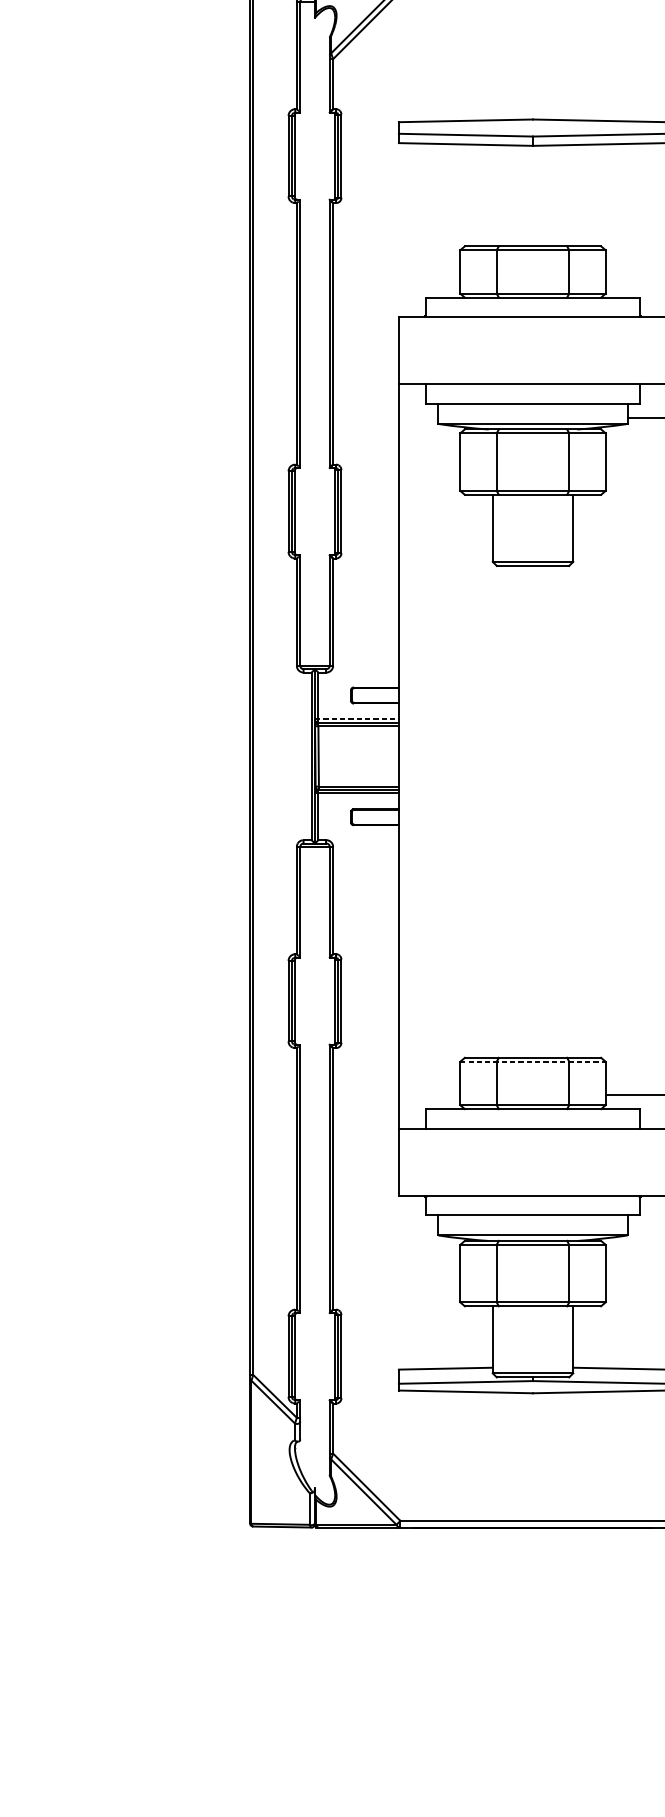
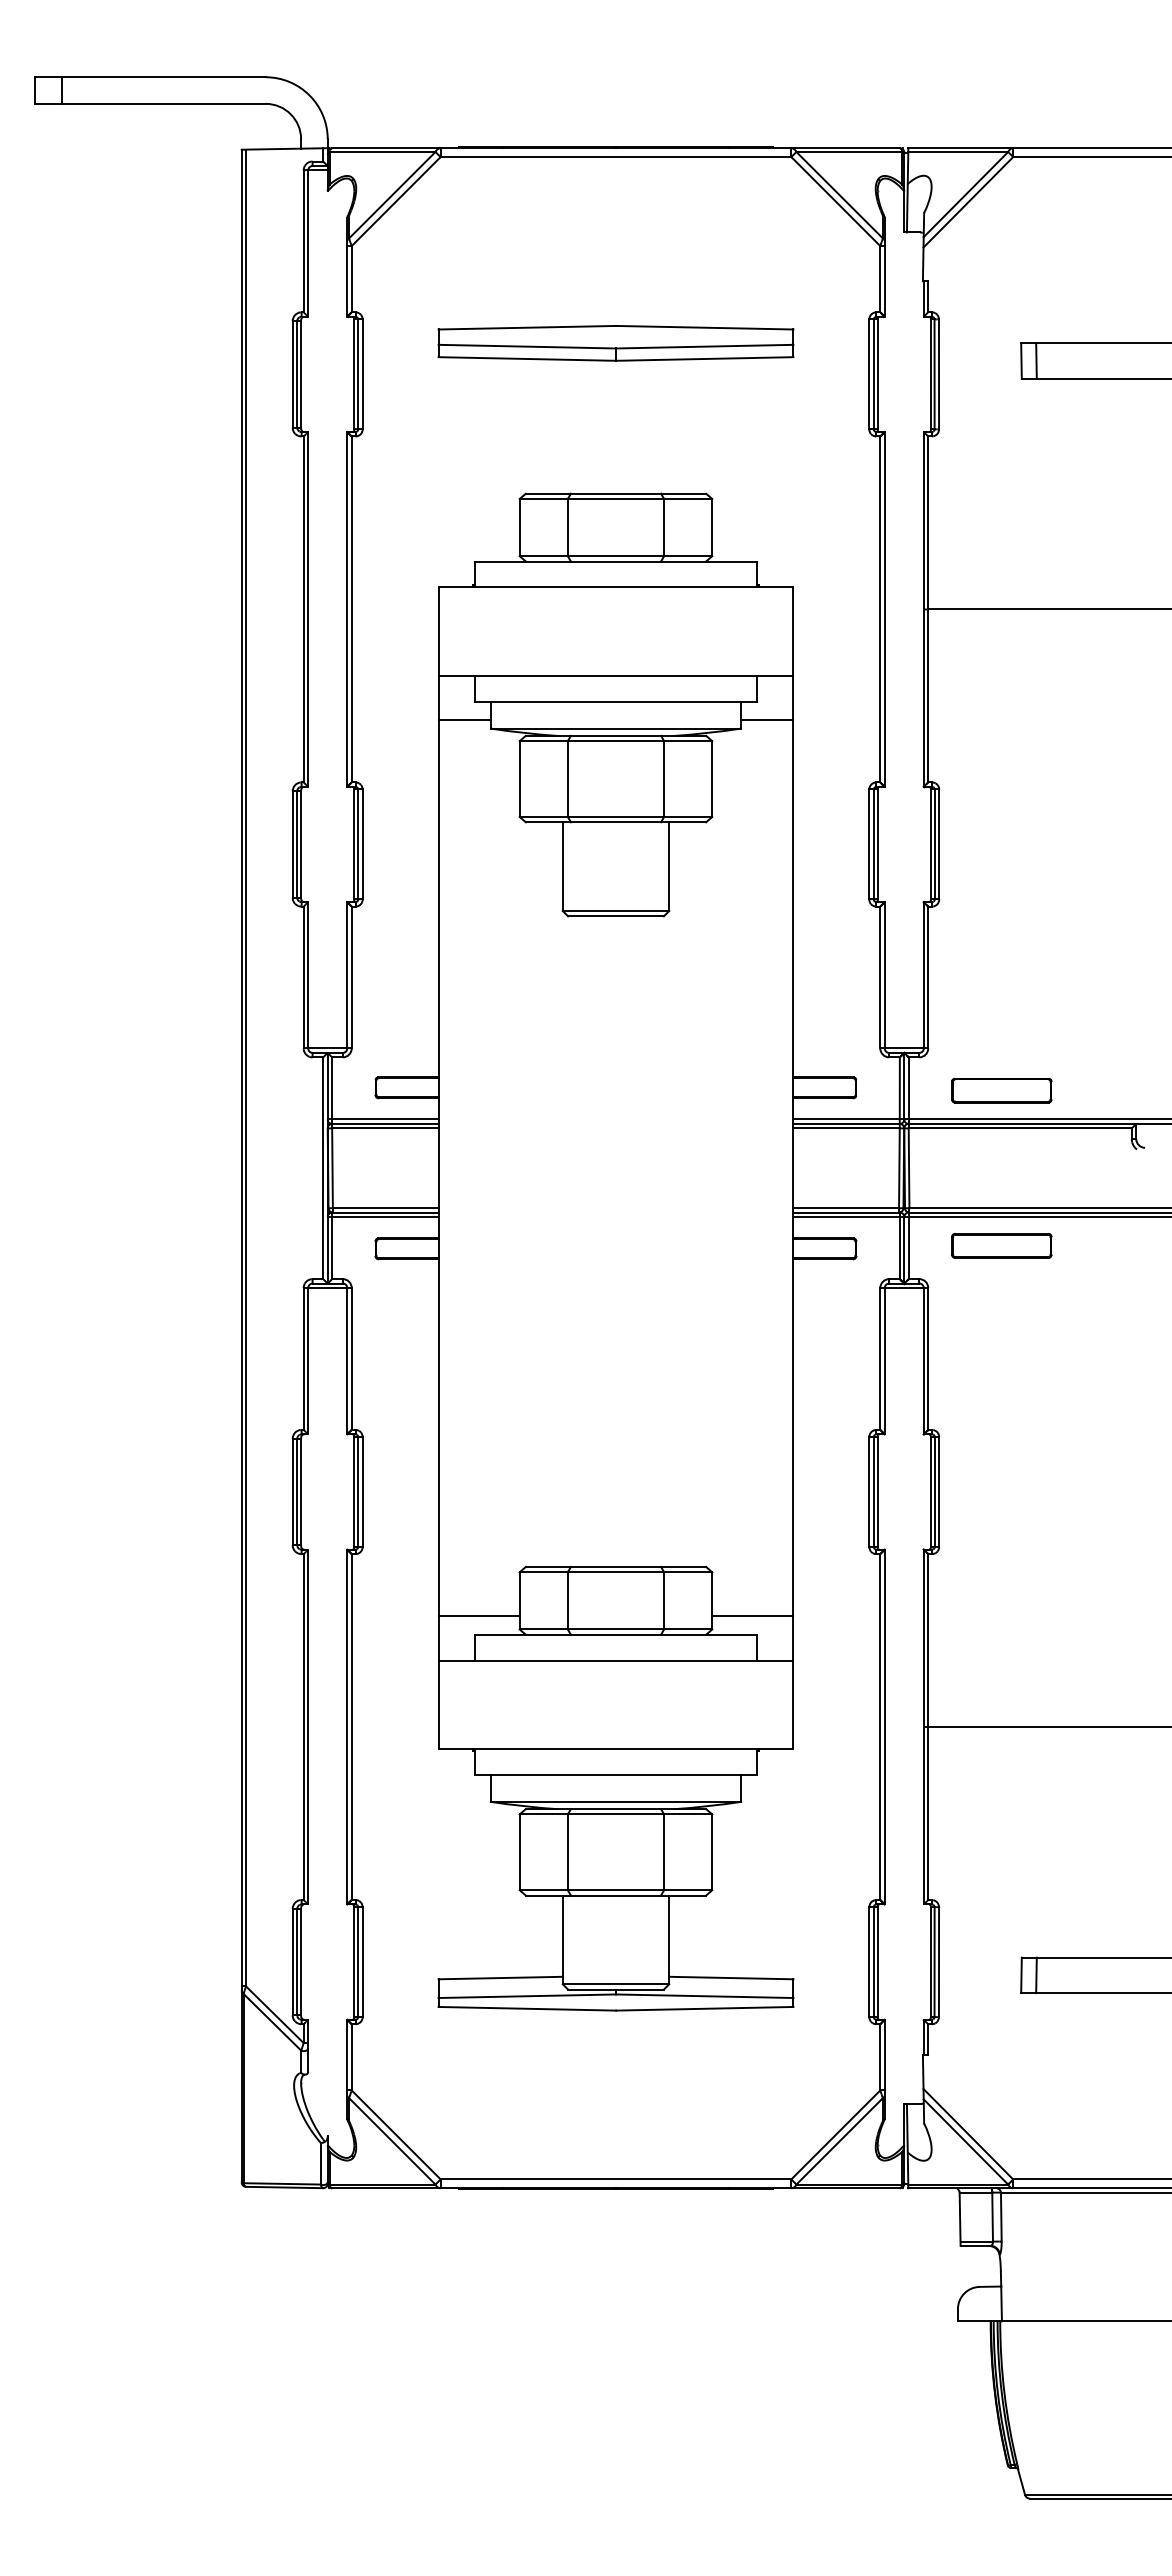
line: (418, 417) -> (464, 720), added
line: (357, 719) -> (383, 1119), dashed -> solid
line: (533, 1062) -> (616, 1572), dashed -> solid
line: (429, 1095) -> (478, 1616), added

